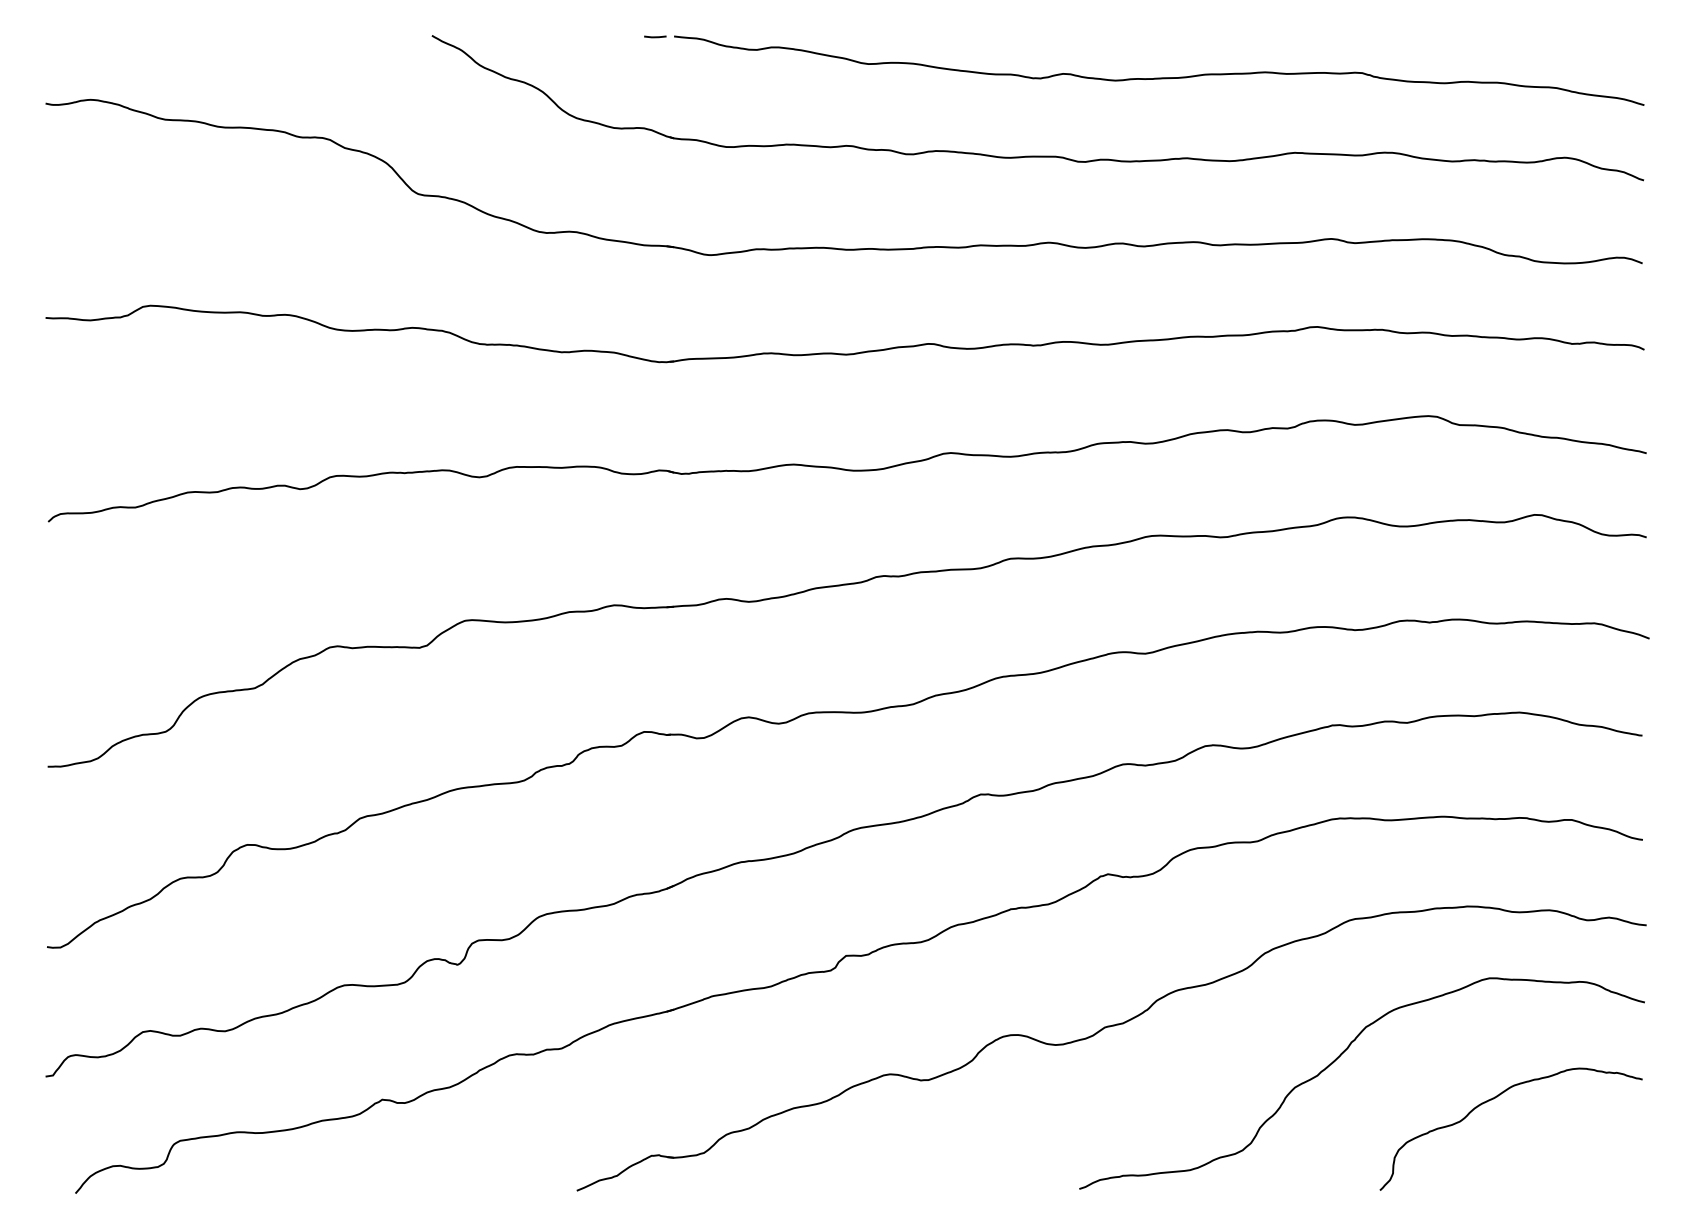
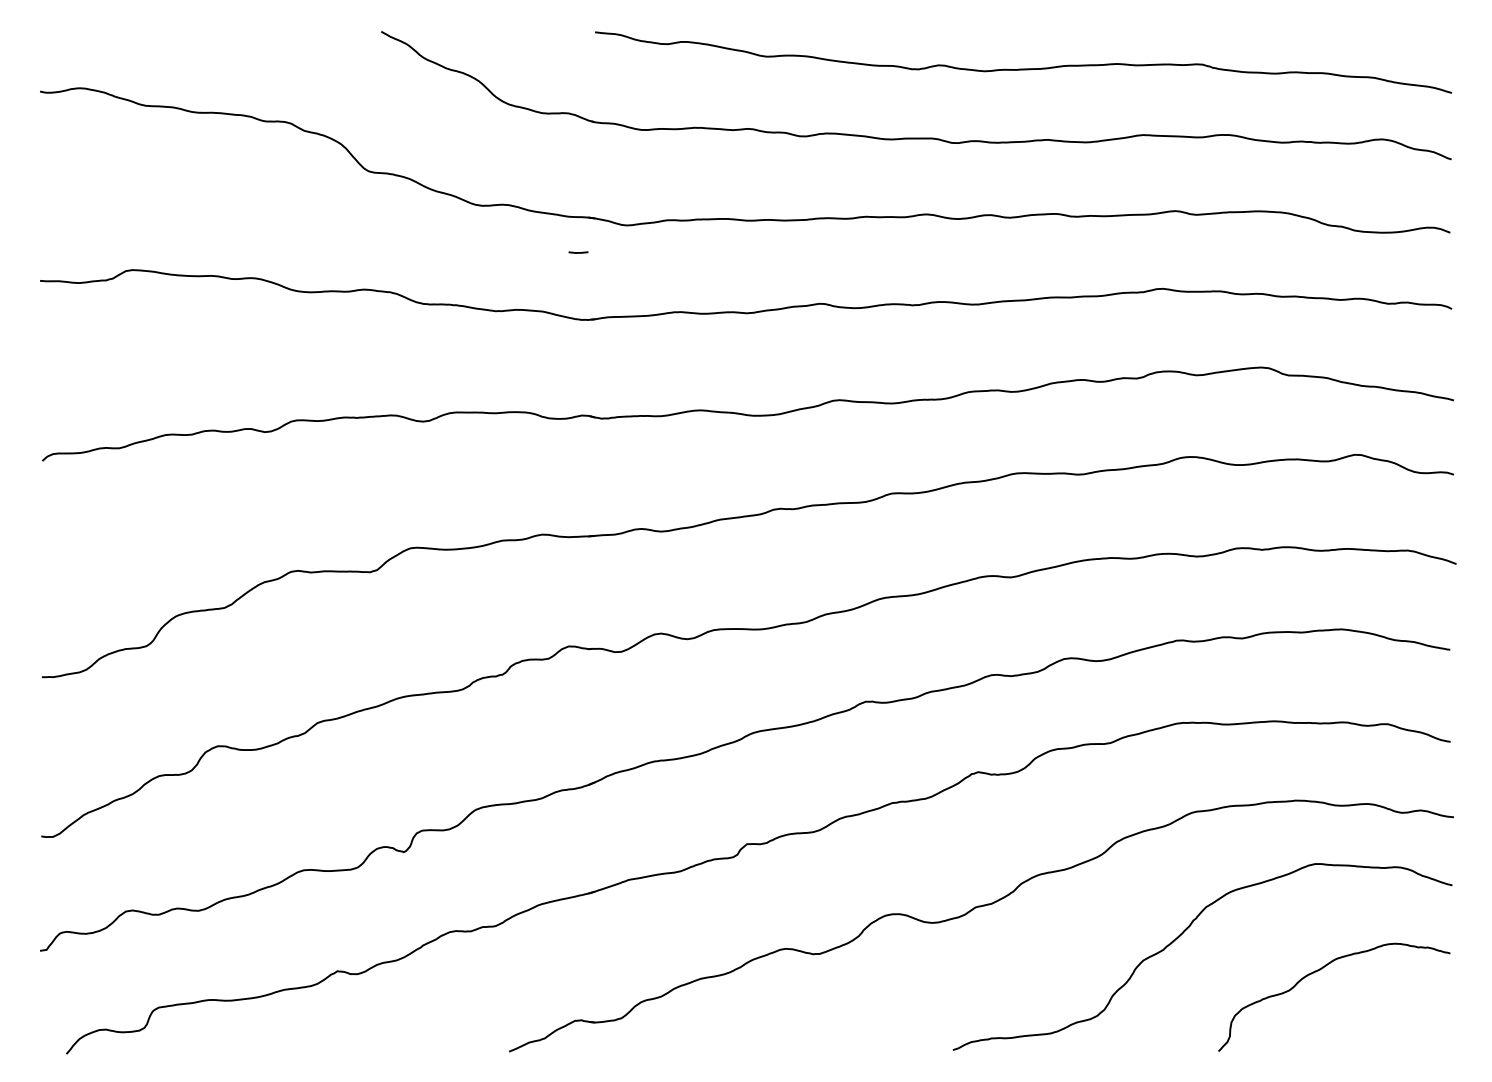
line: (655, 36) -> (578, 252), moved

